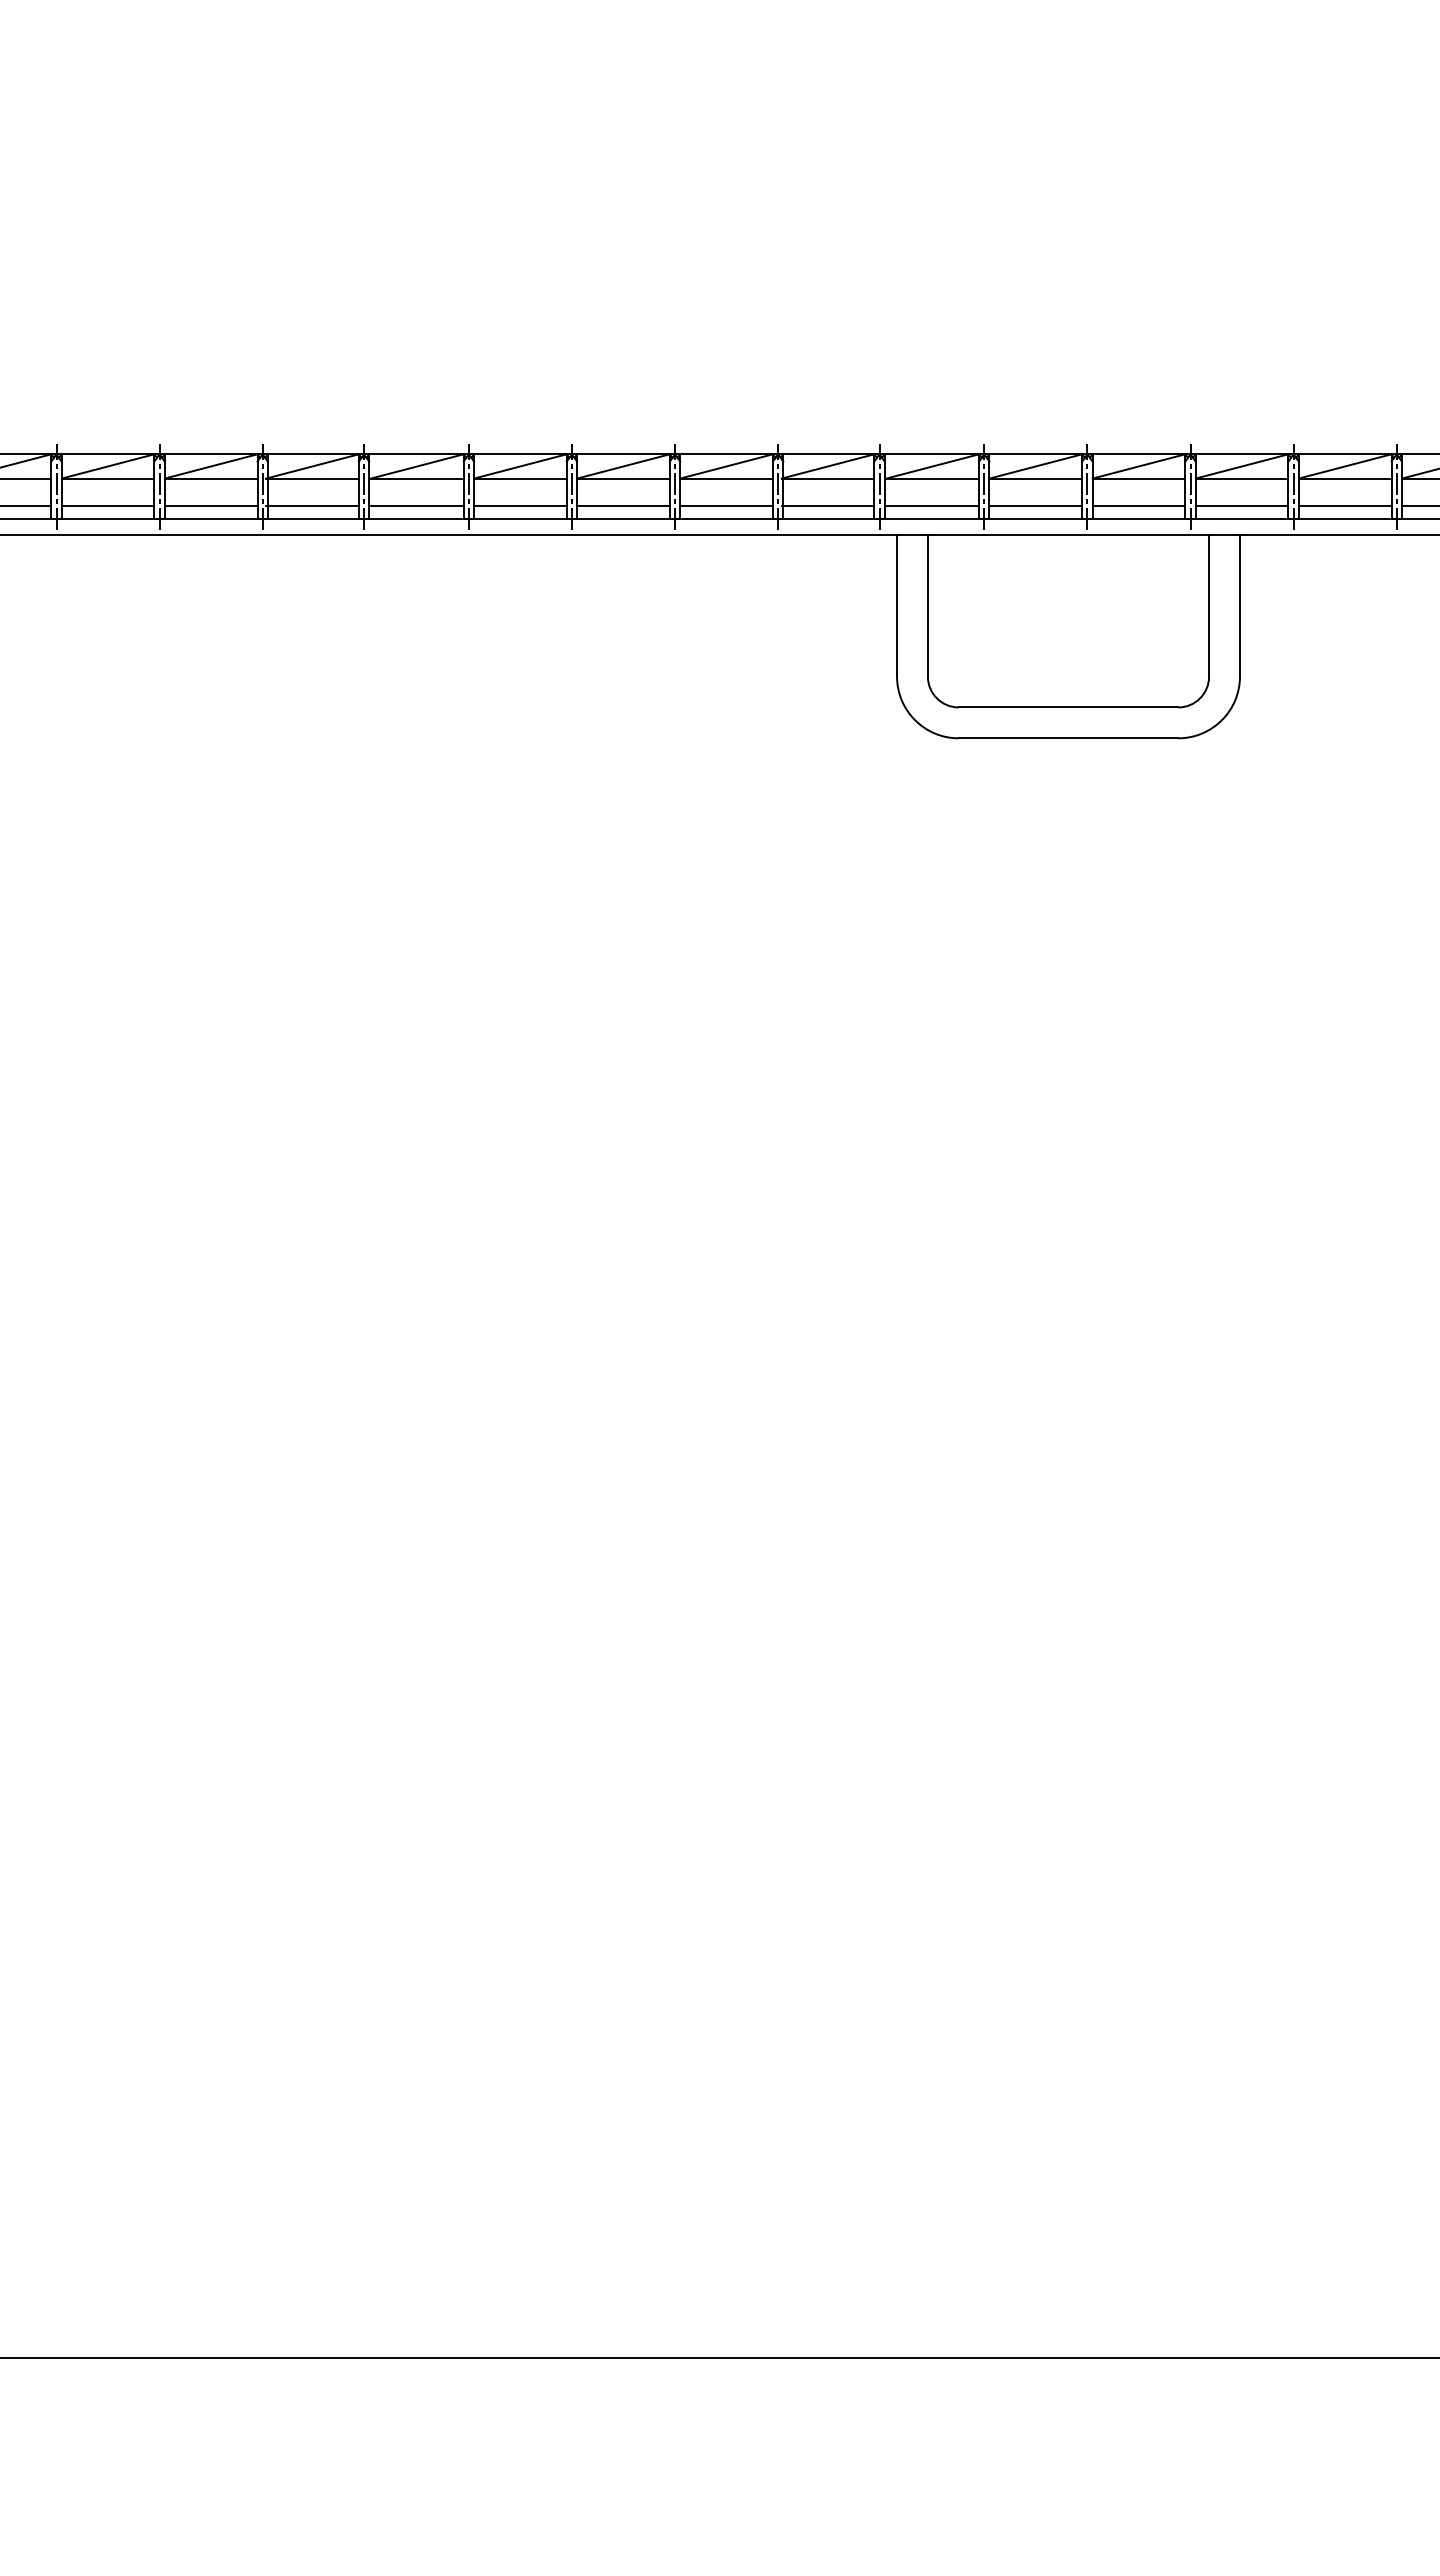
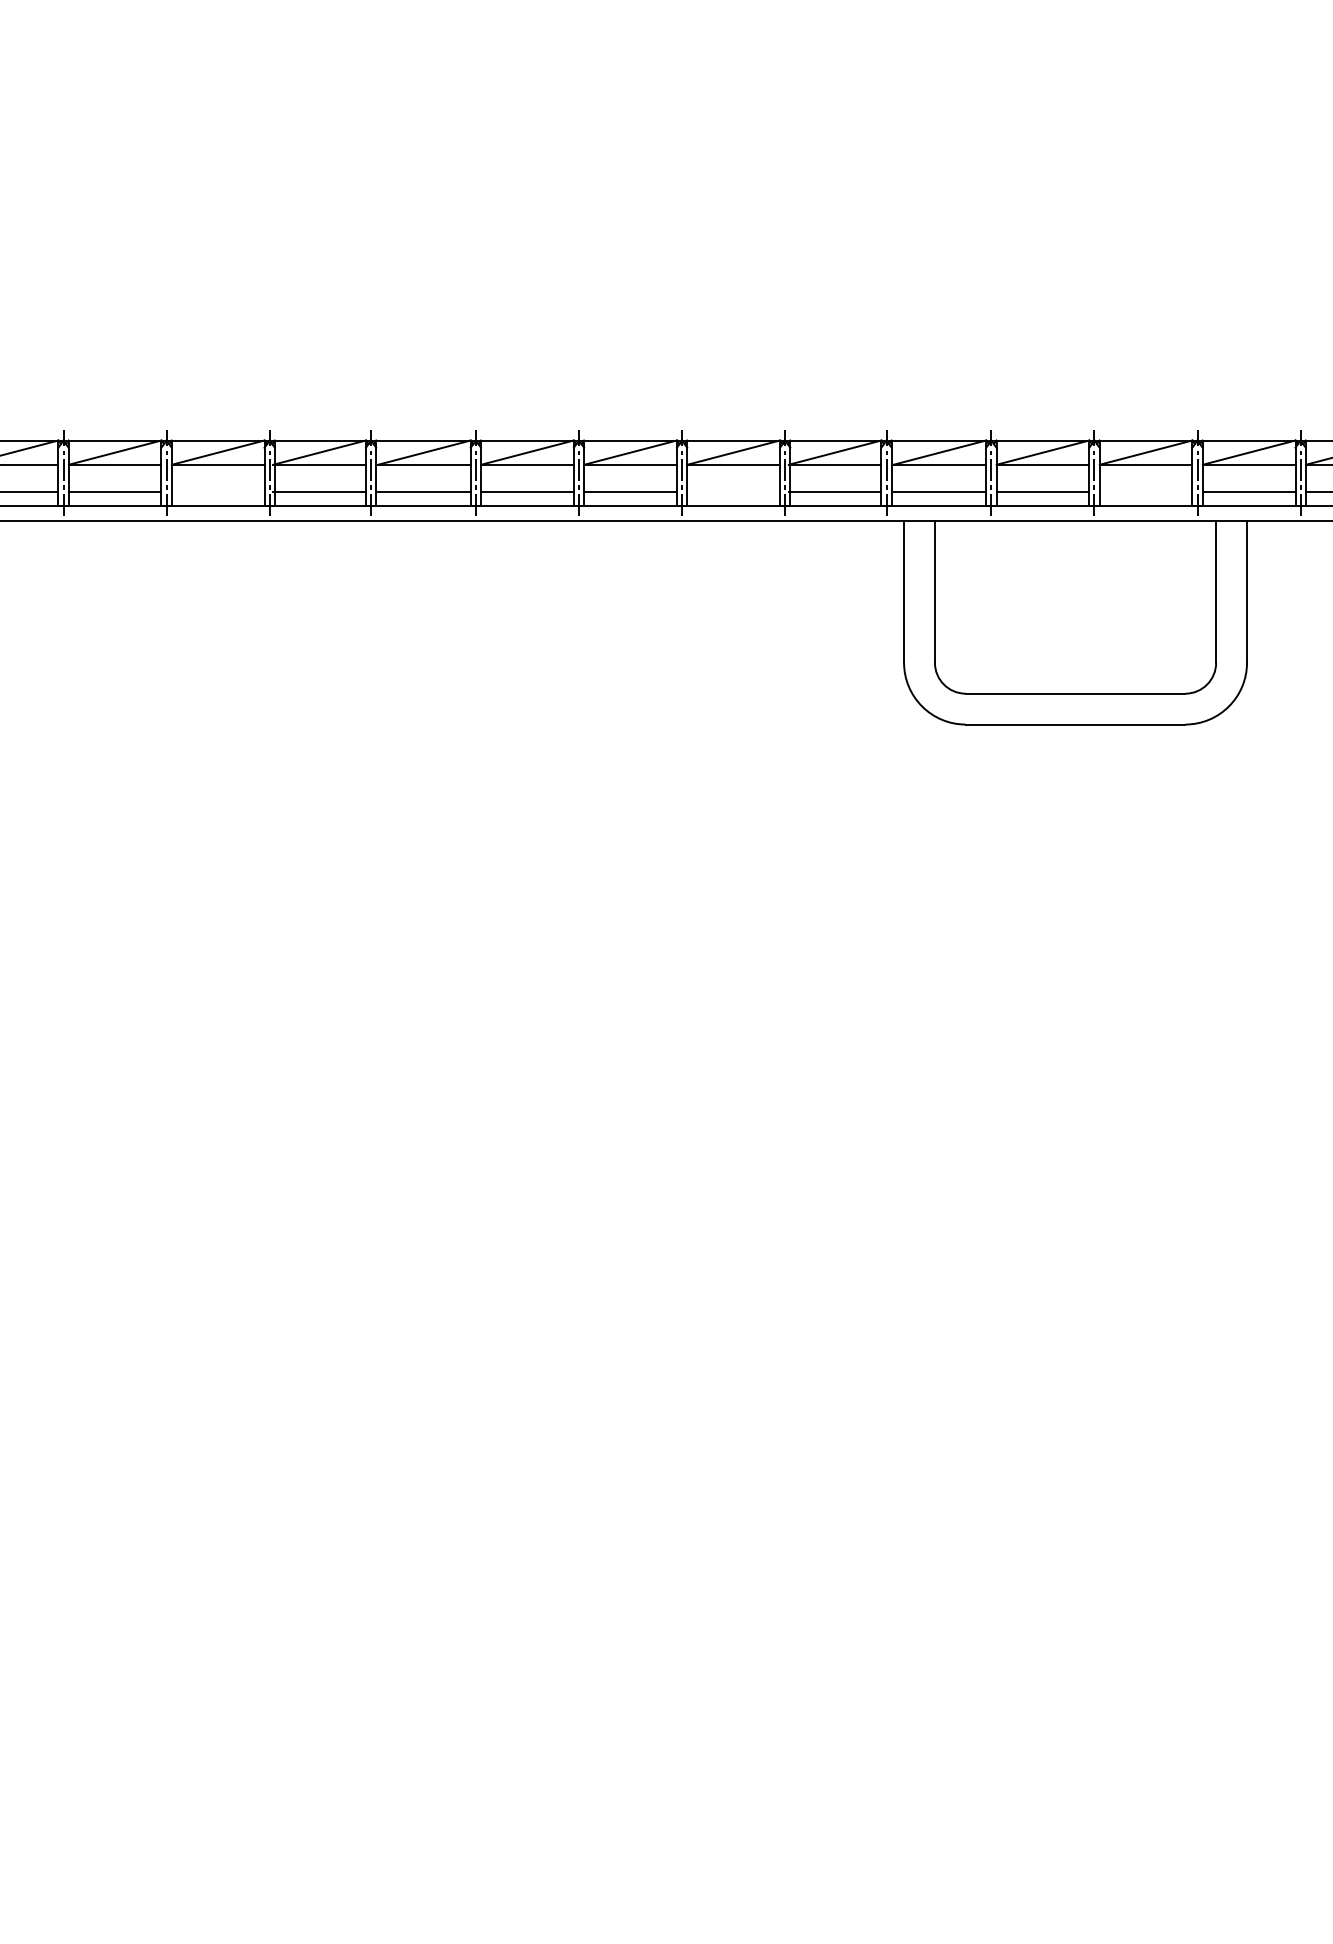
line: (210, 505) -> (217, 491), removed
line: (726, 505) -> (733, 491), removed
line: (1138, 505) -> (1145, 491), removed

